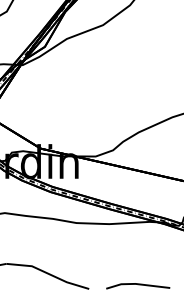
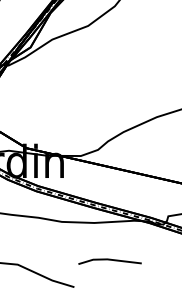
line: (138, 285) -> (110, 260), moved

